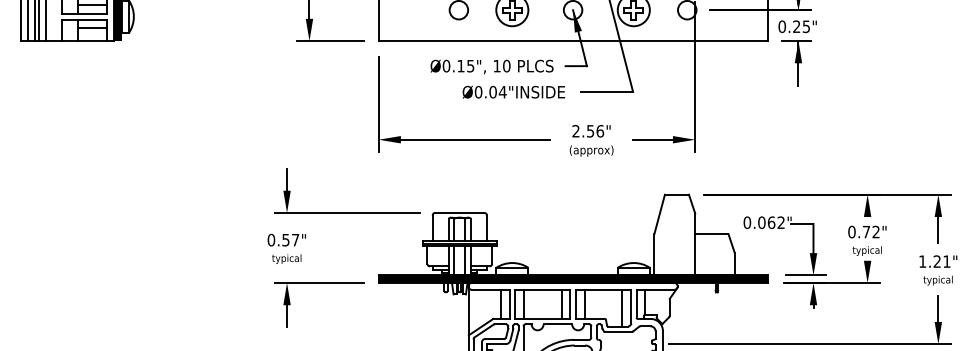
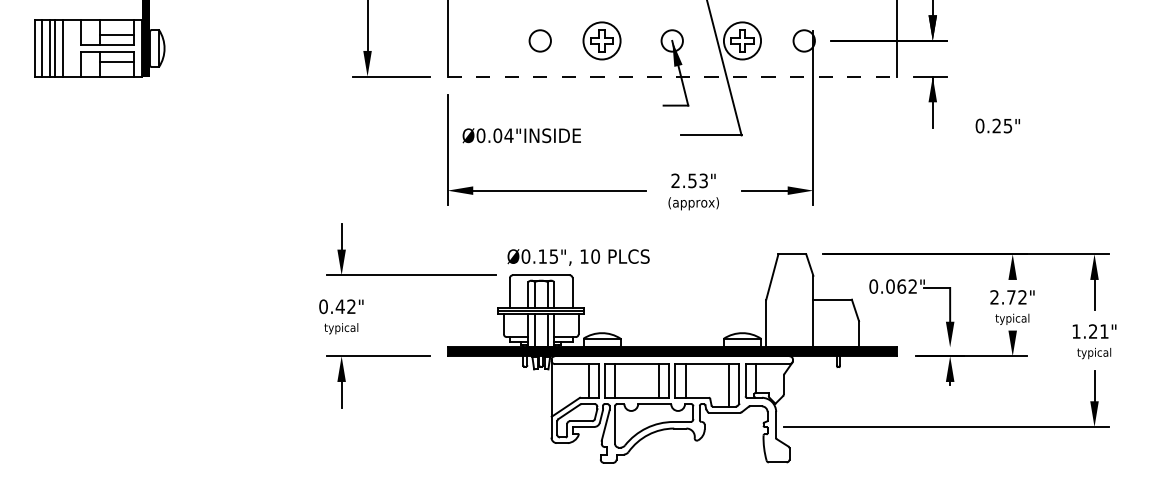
text: (797, 26) -> (997, 125), moved
line: (573, 40) -> (672, 76), solid -> dashed
text: (491, 66) -> (578, 257), moved
text: (513, 92) -> (521, 135), moved
text: (600, 130) -> (703, 180), 2.56" -> 2.53"
text: (851, 232) -> (994, 297), 0.72" -> 2.72"
text: (290, 239) -> (345, 306), 0.57" -> 0.42"
line: (805, 275) -> (941, 347), removed

